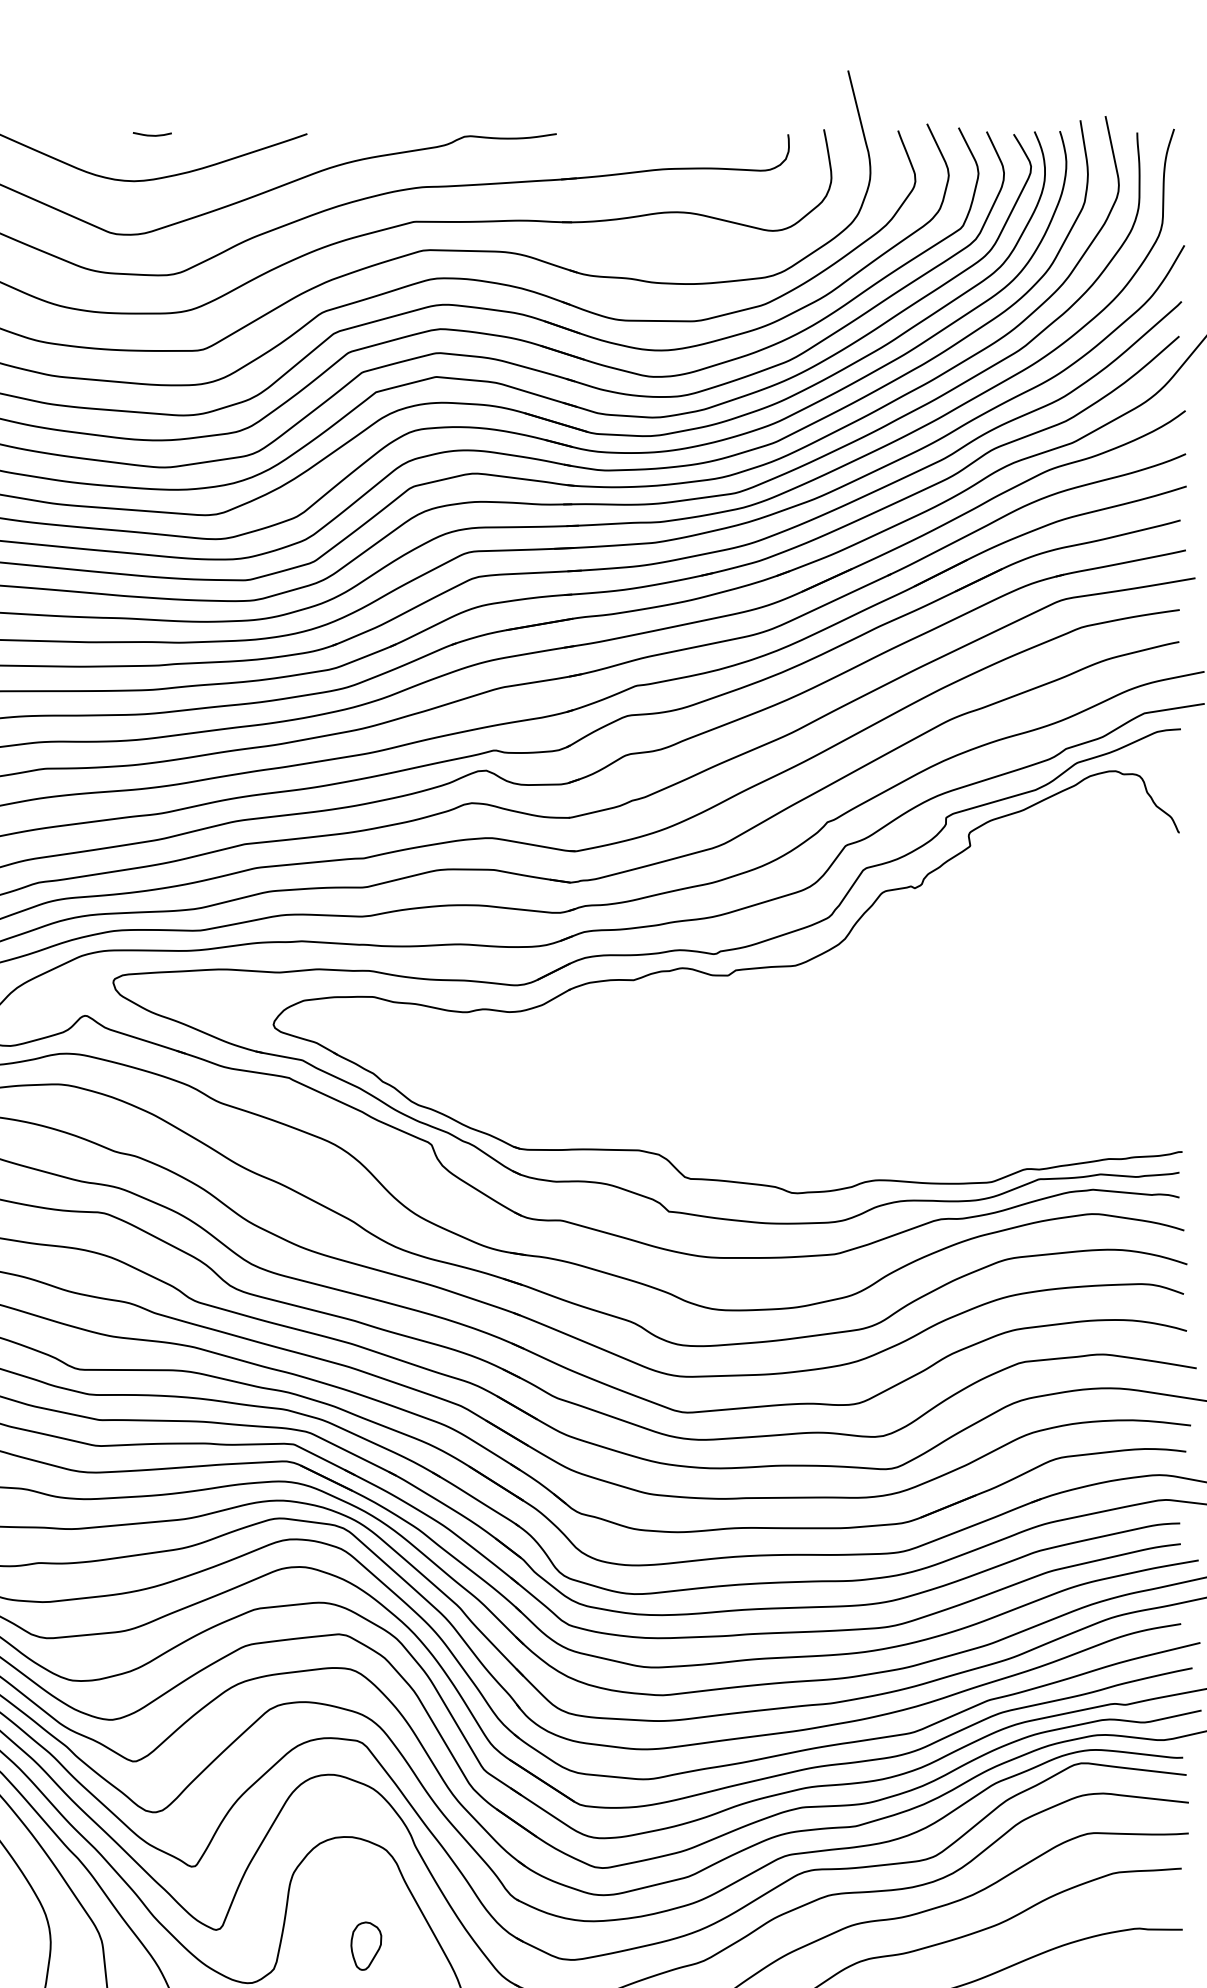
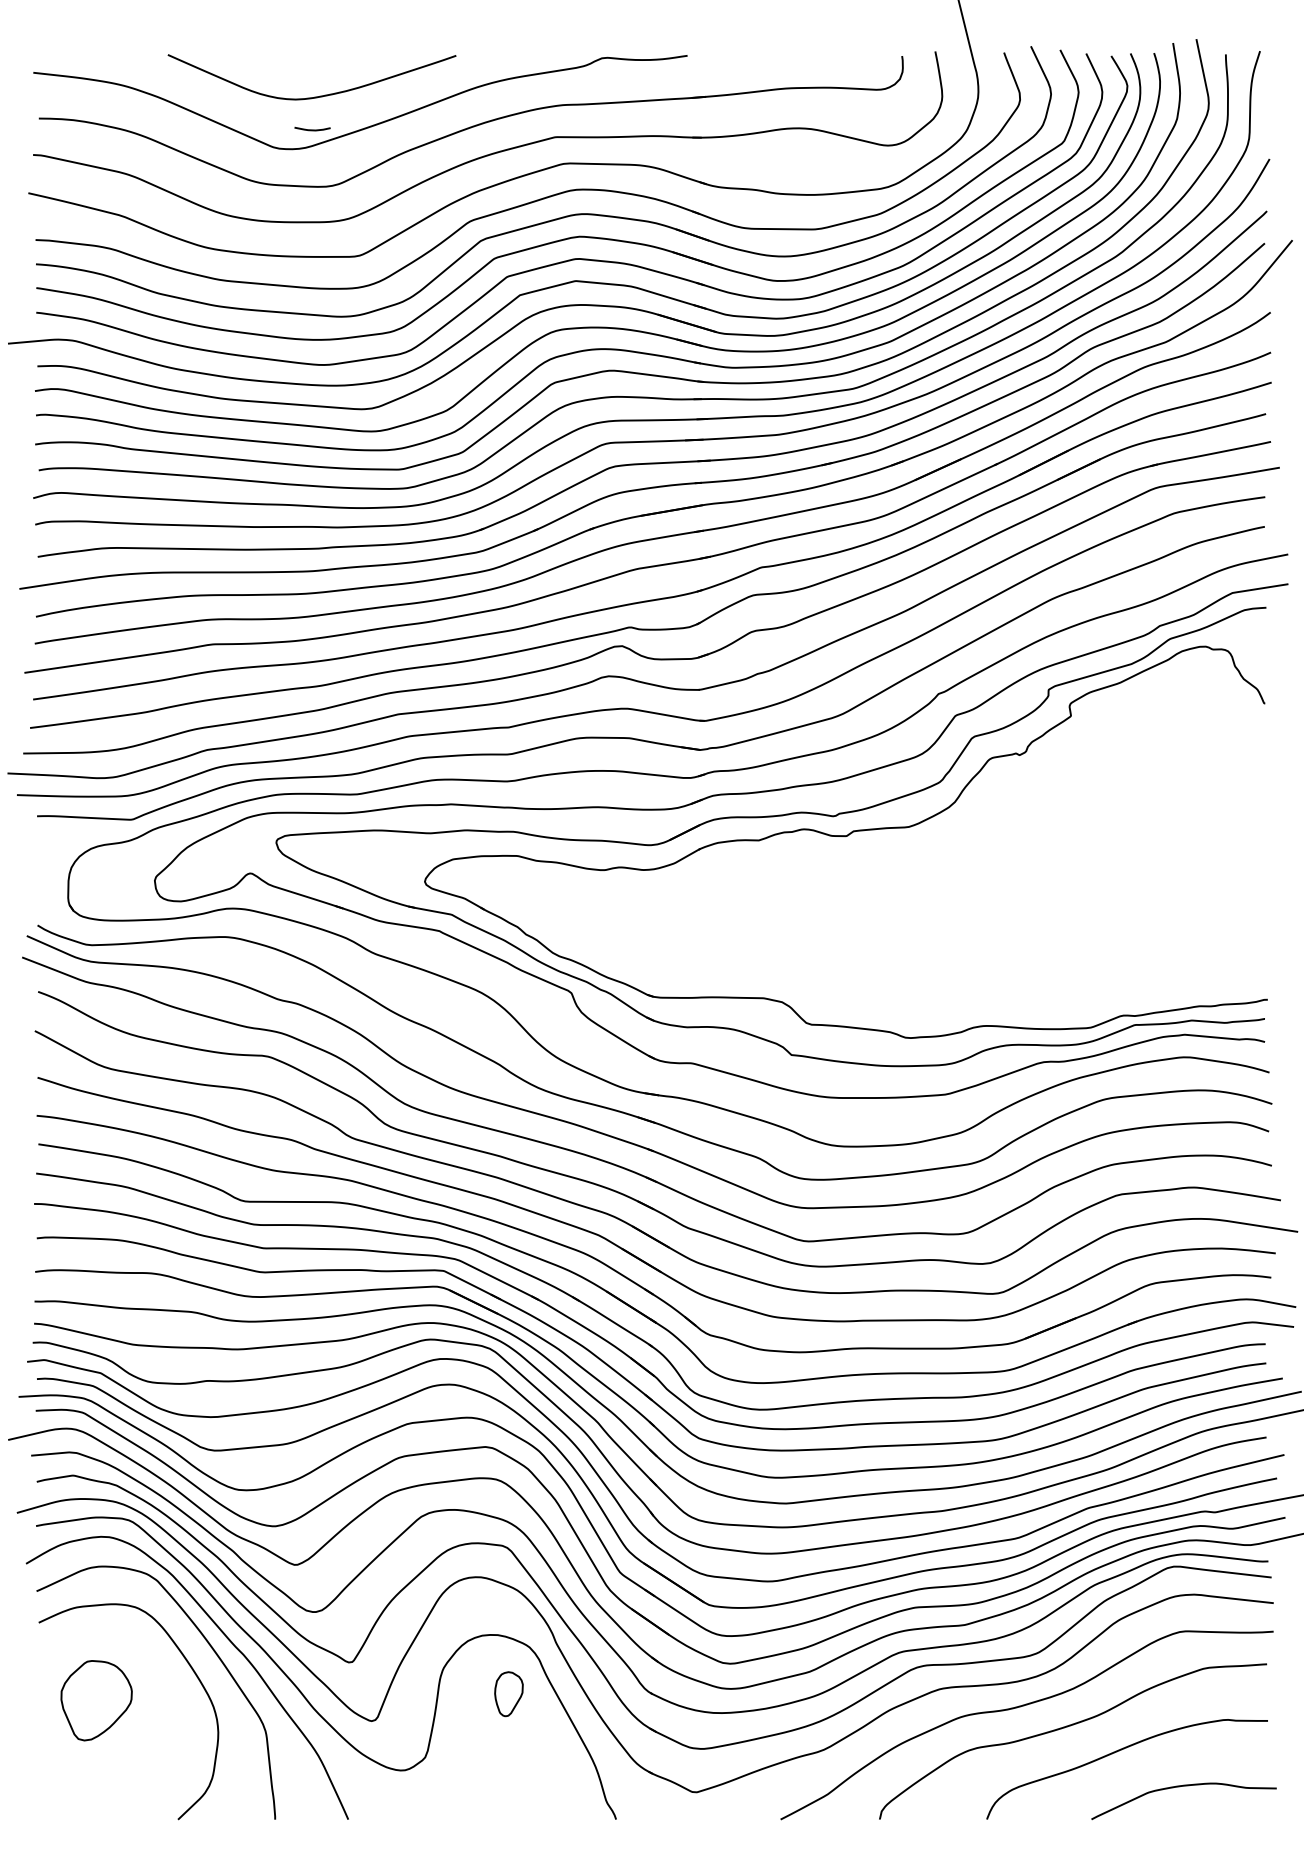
curve: (152, 134) -> (312, 129), moved
part: (365, 1946) -> (508, 1694), moved

